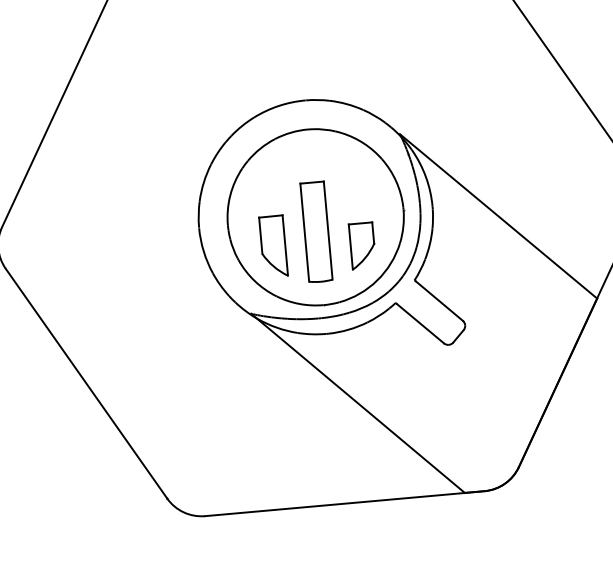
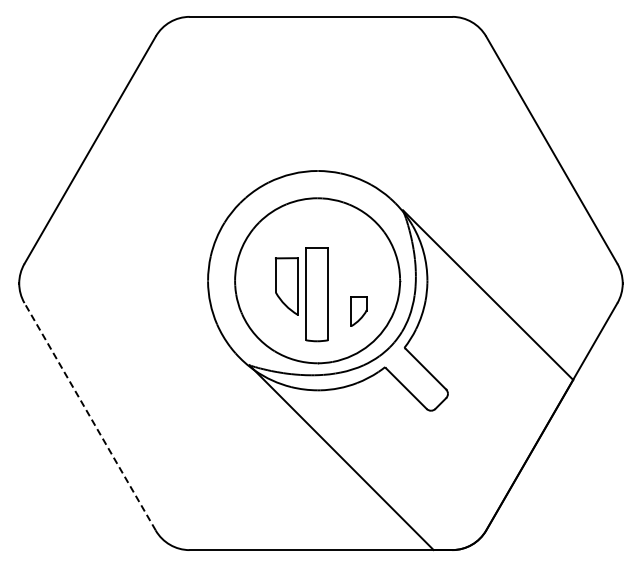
part: (273, 246) -> (286, 286), moved
part: (362, 246) -> (358, 311), size x0.7
line: (85, 383) -> (89, 416), solid -> dashed

